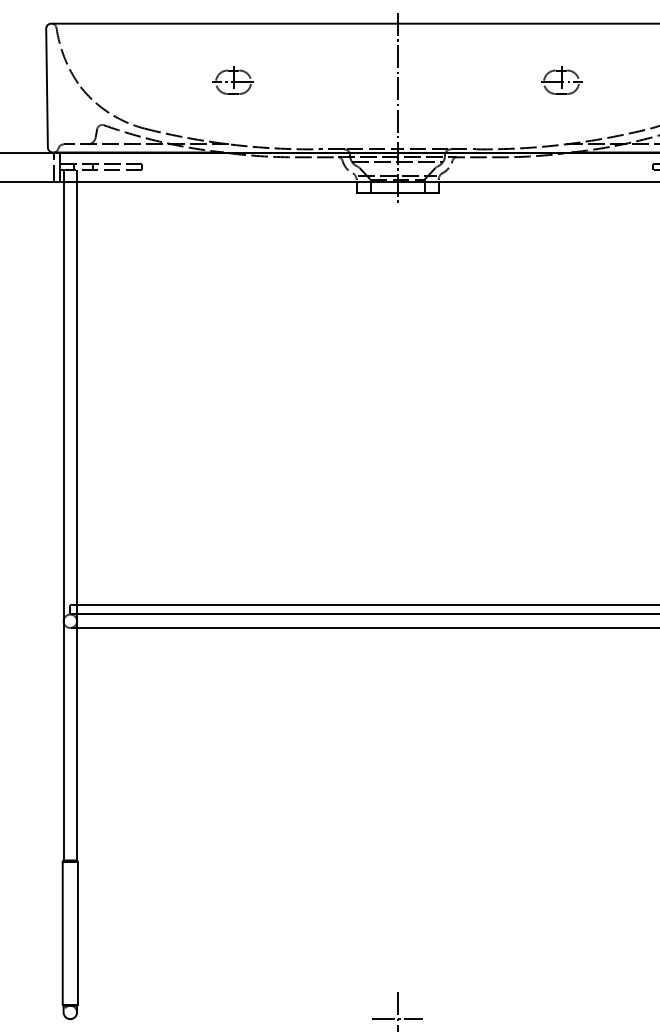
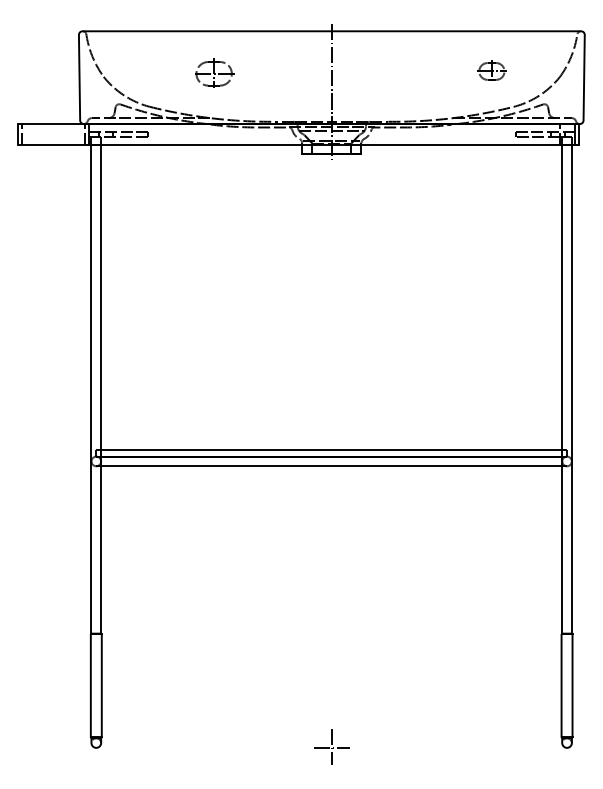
part: (231, 80) -> (212, 72), size x1.4
part: (560, 80) -> (491, 70), moved

